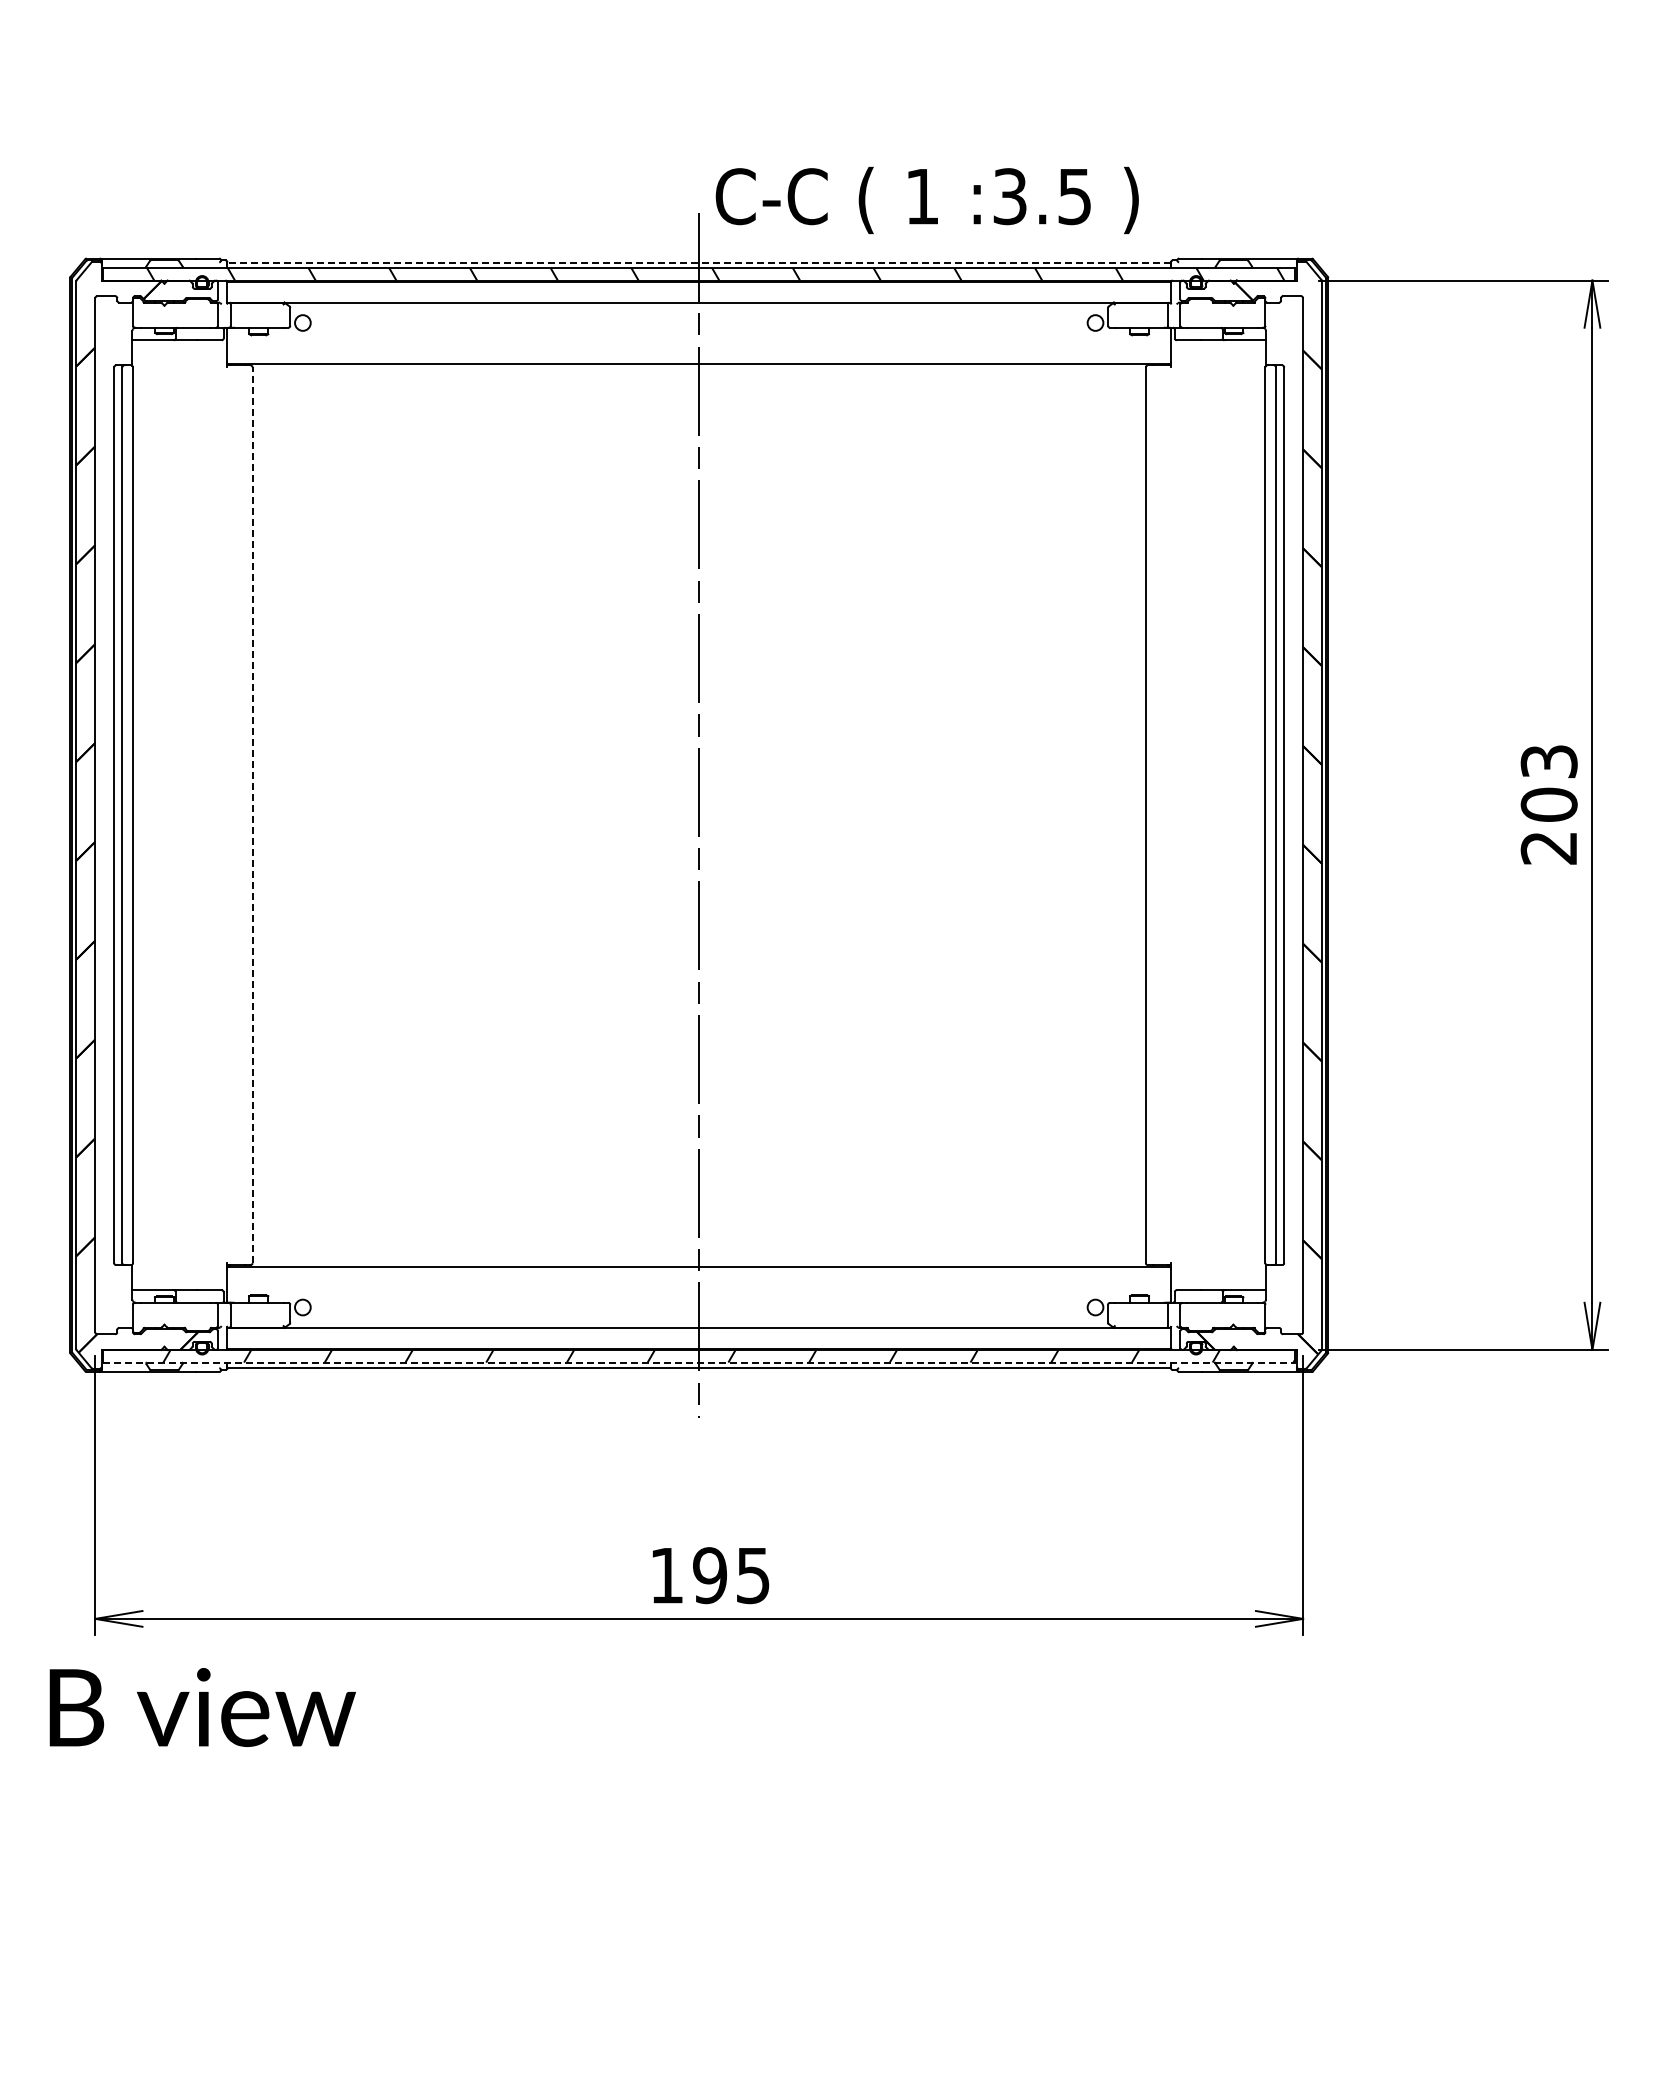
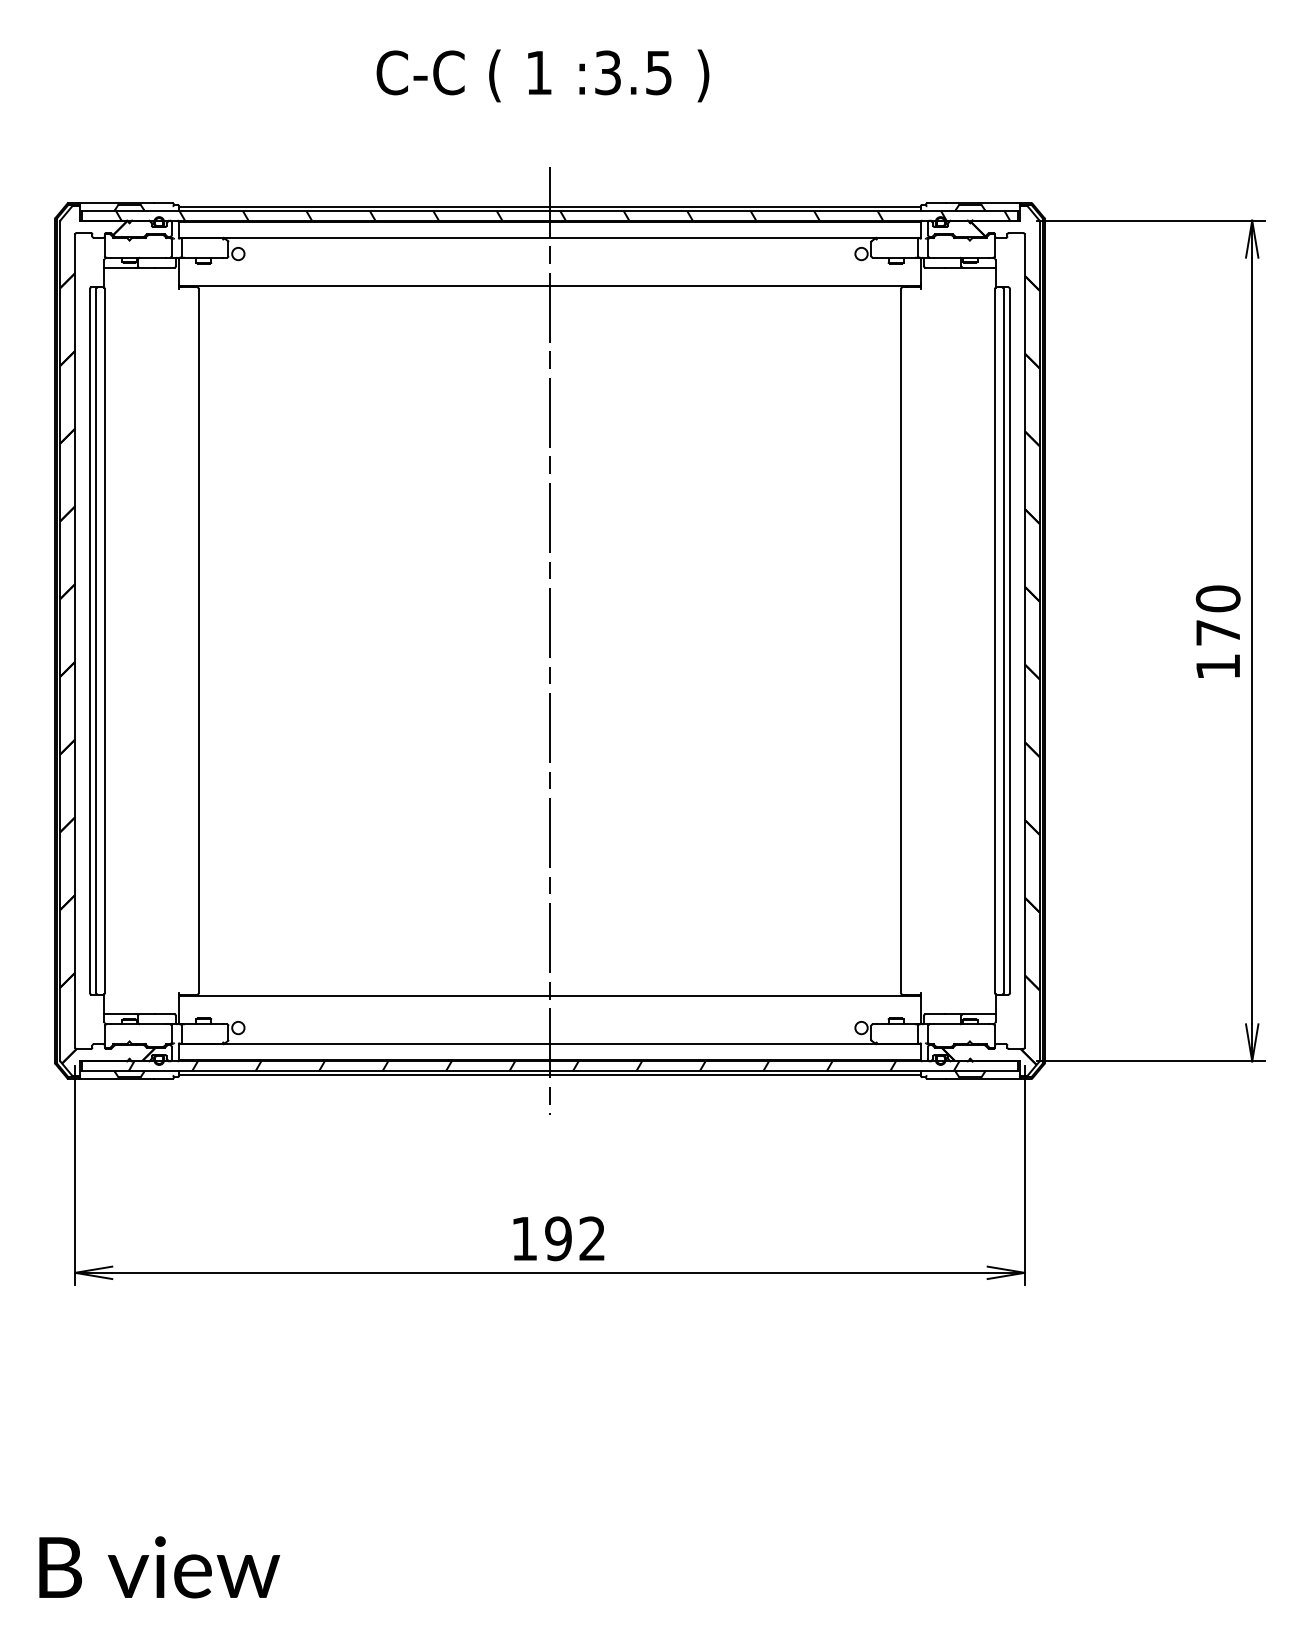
text: (926, 199) -> (542, 75), moved
line: (699, 262) -> (550, 206), dashed -> solid
text: (1548, 804) -> (1217, 632), 203 -> 170
line: (252, 815) -> (198, 641), dashed -> solid
line: (699, 1362) -> (550, 1071), dashed -> solid
text: (752, 1575) -> (591, 1238), 195 -> 192
text: (202, 1707) -> (159, 1567), moved

